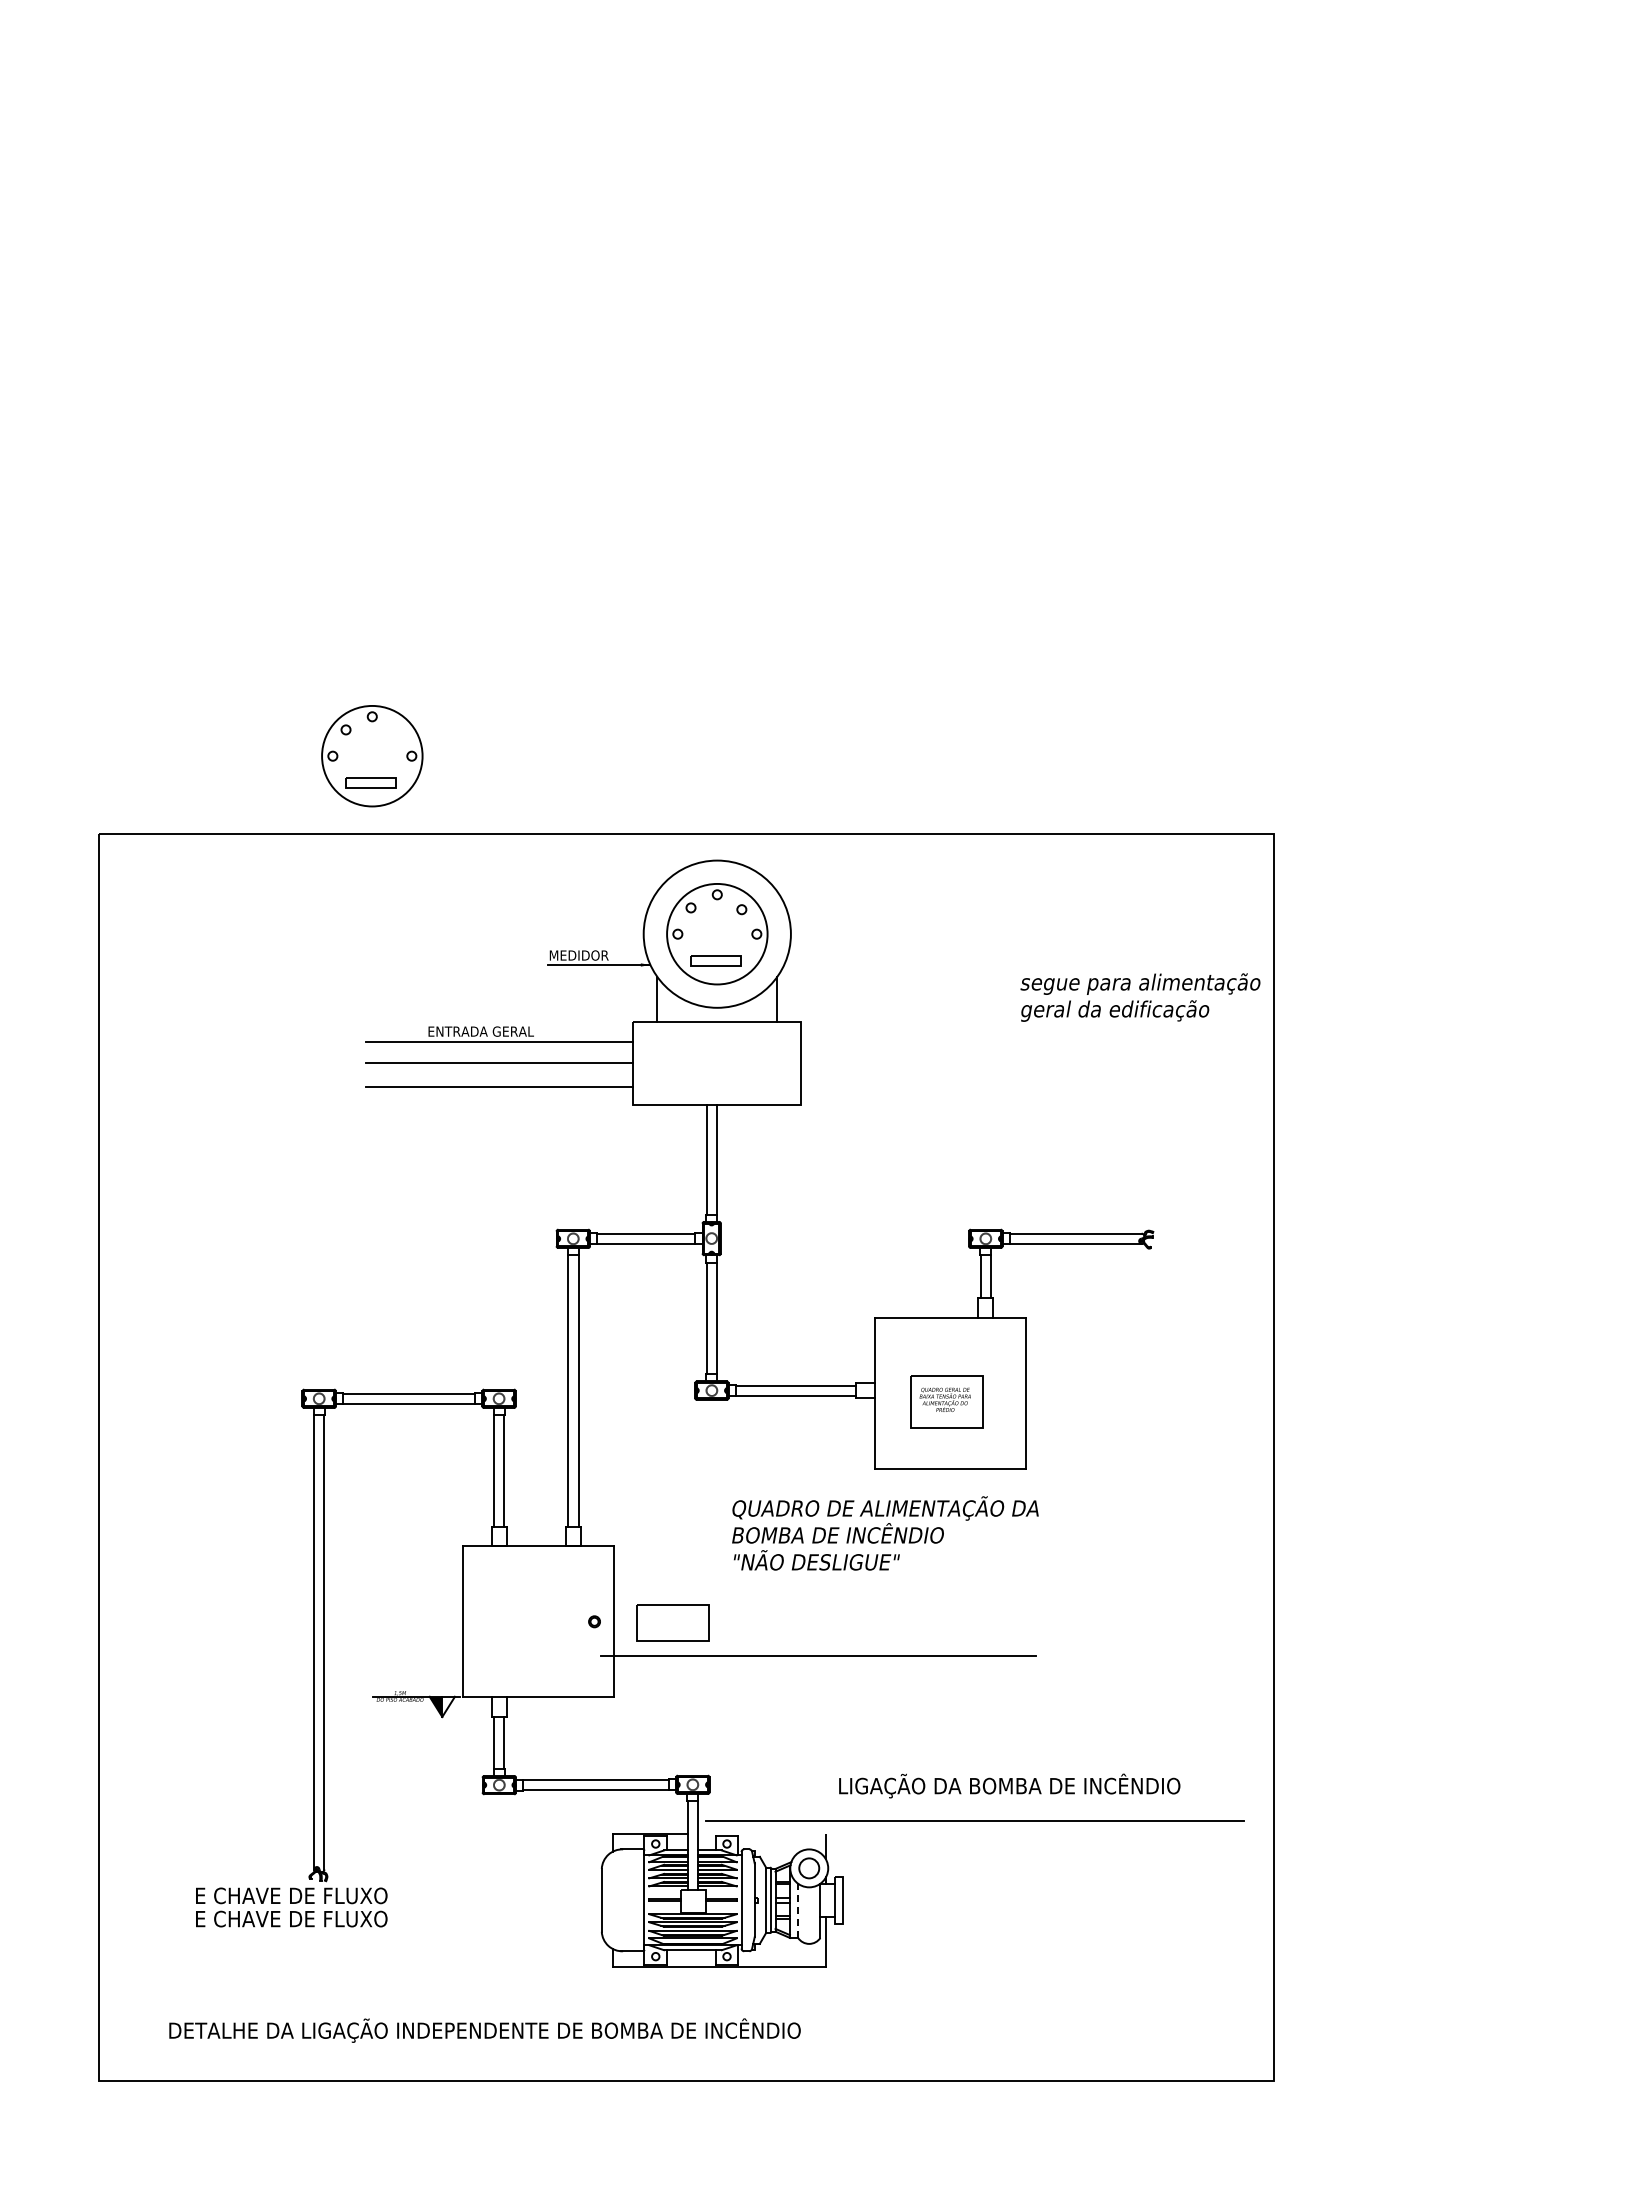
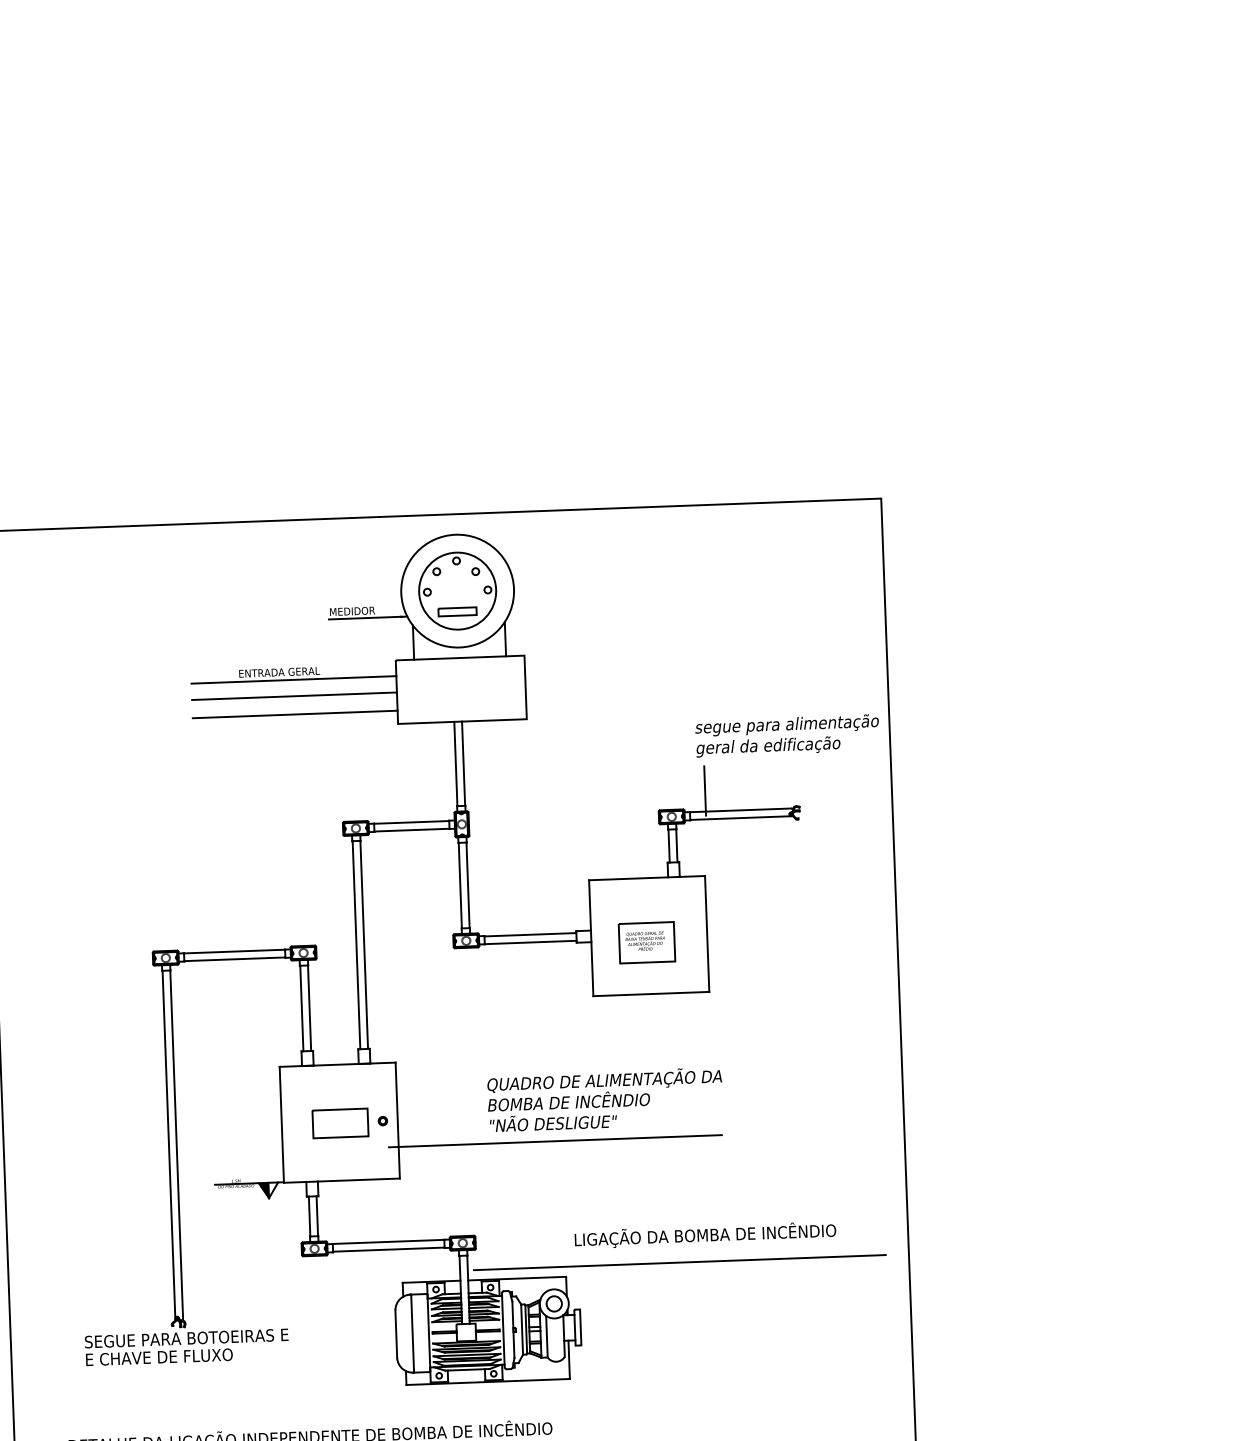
part: (372, 756) -> (188, 464), removed
text: (1140, 997) -> (787, 735), moved
line: (1030, 1206) -> (705, 790), added
text: (885, 1533) -> (605, 1099), moved
part: (672, 1622) -> (340, 1123), moved
line: (762, 1833) -> (517, 1278), added
text: (327, 1895) -> (186, 1338), E CHAVE DE FLUXO -> SEGUE PARA BOTOEIRAS E
line: (623, 1900) -> (412, 1333), added
line: (798, 1910) -> (547, 1336), dashed -> solid

